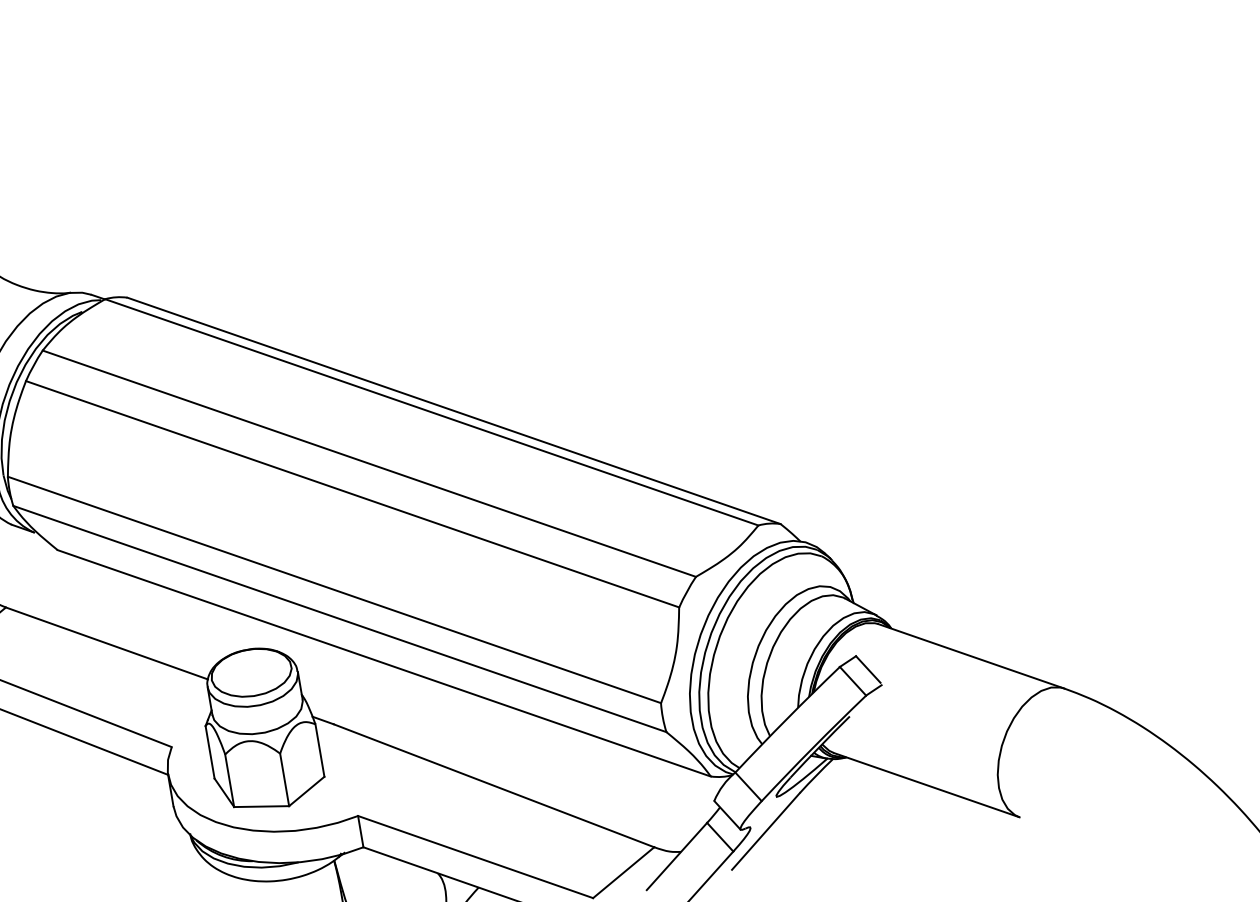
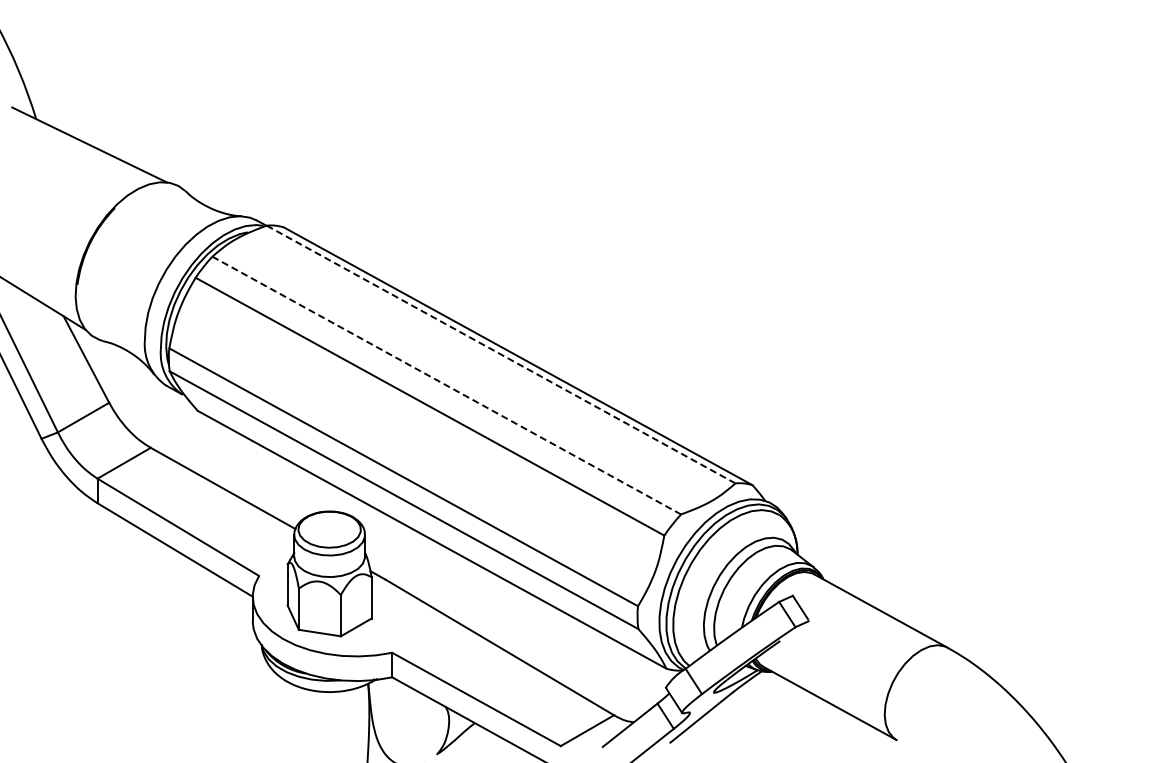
line: (432, 412) -> (501, 354), solid -> dashed
line: (370, 463) -> (447, 385), solid -> dashed

